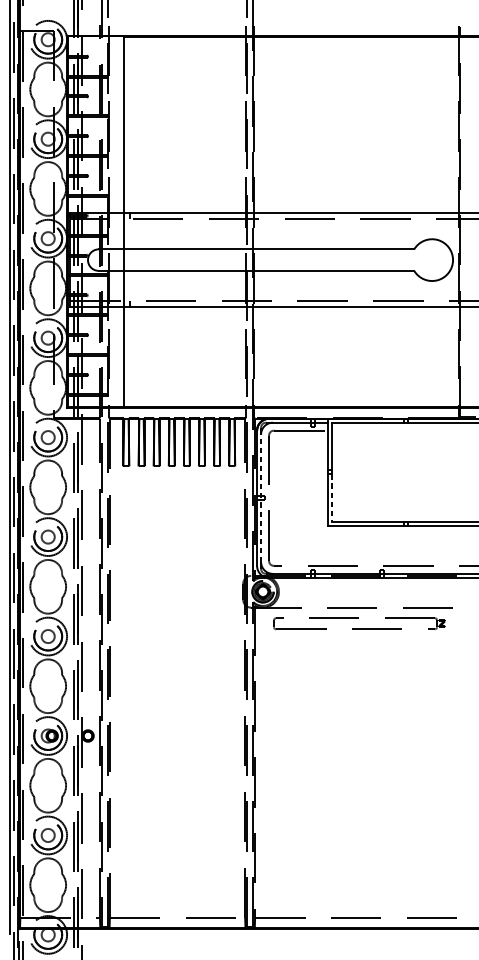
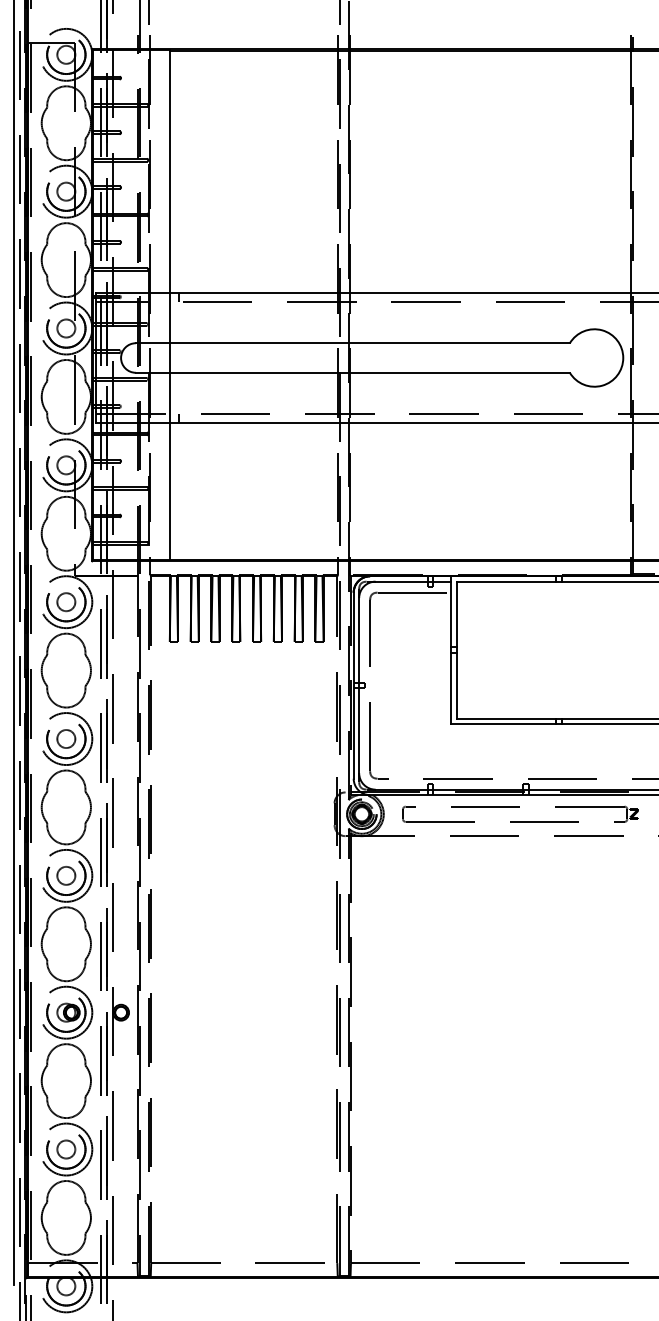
line: (261, 498) -> (359, 685), dashed -> solid
line: (331, 498) -> (456, 685), dashed -> solid
part: (358, 618) -> (519, 807), moved

